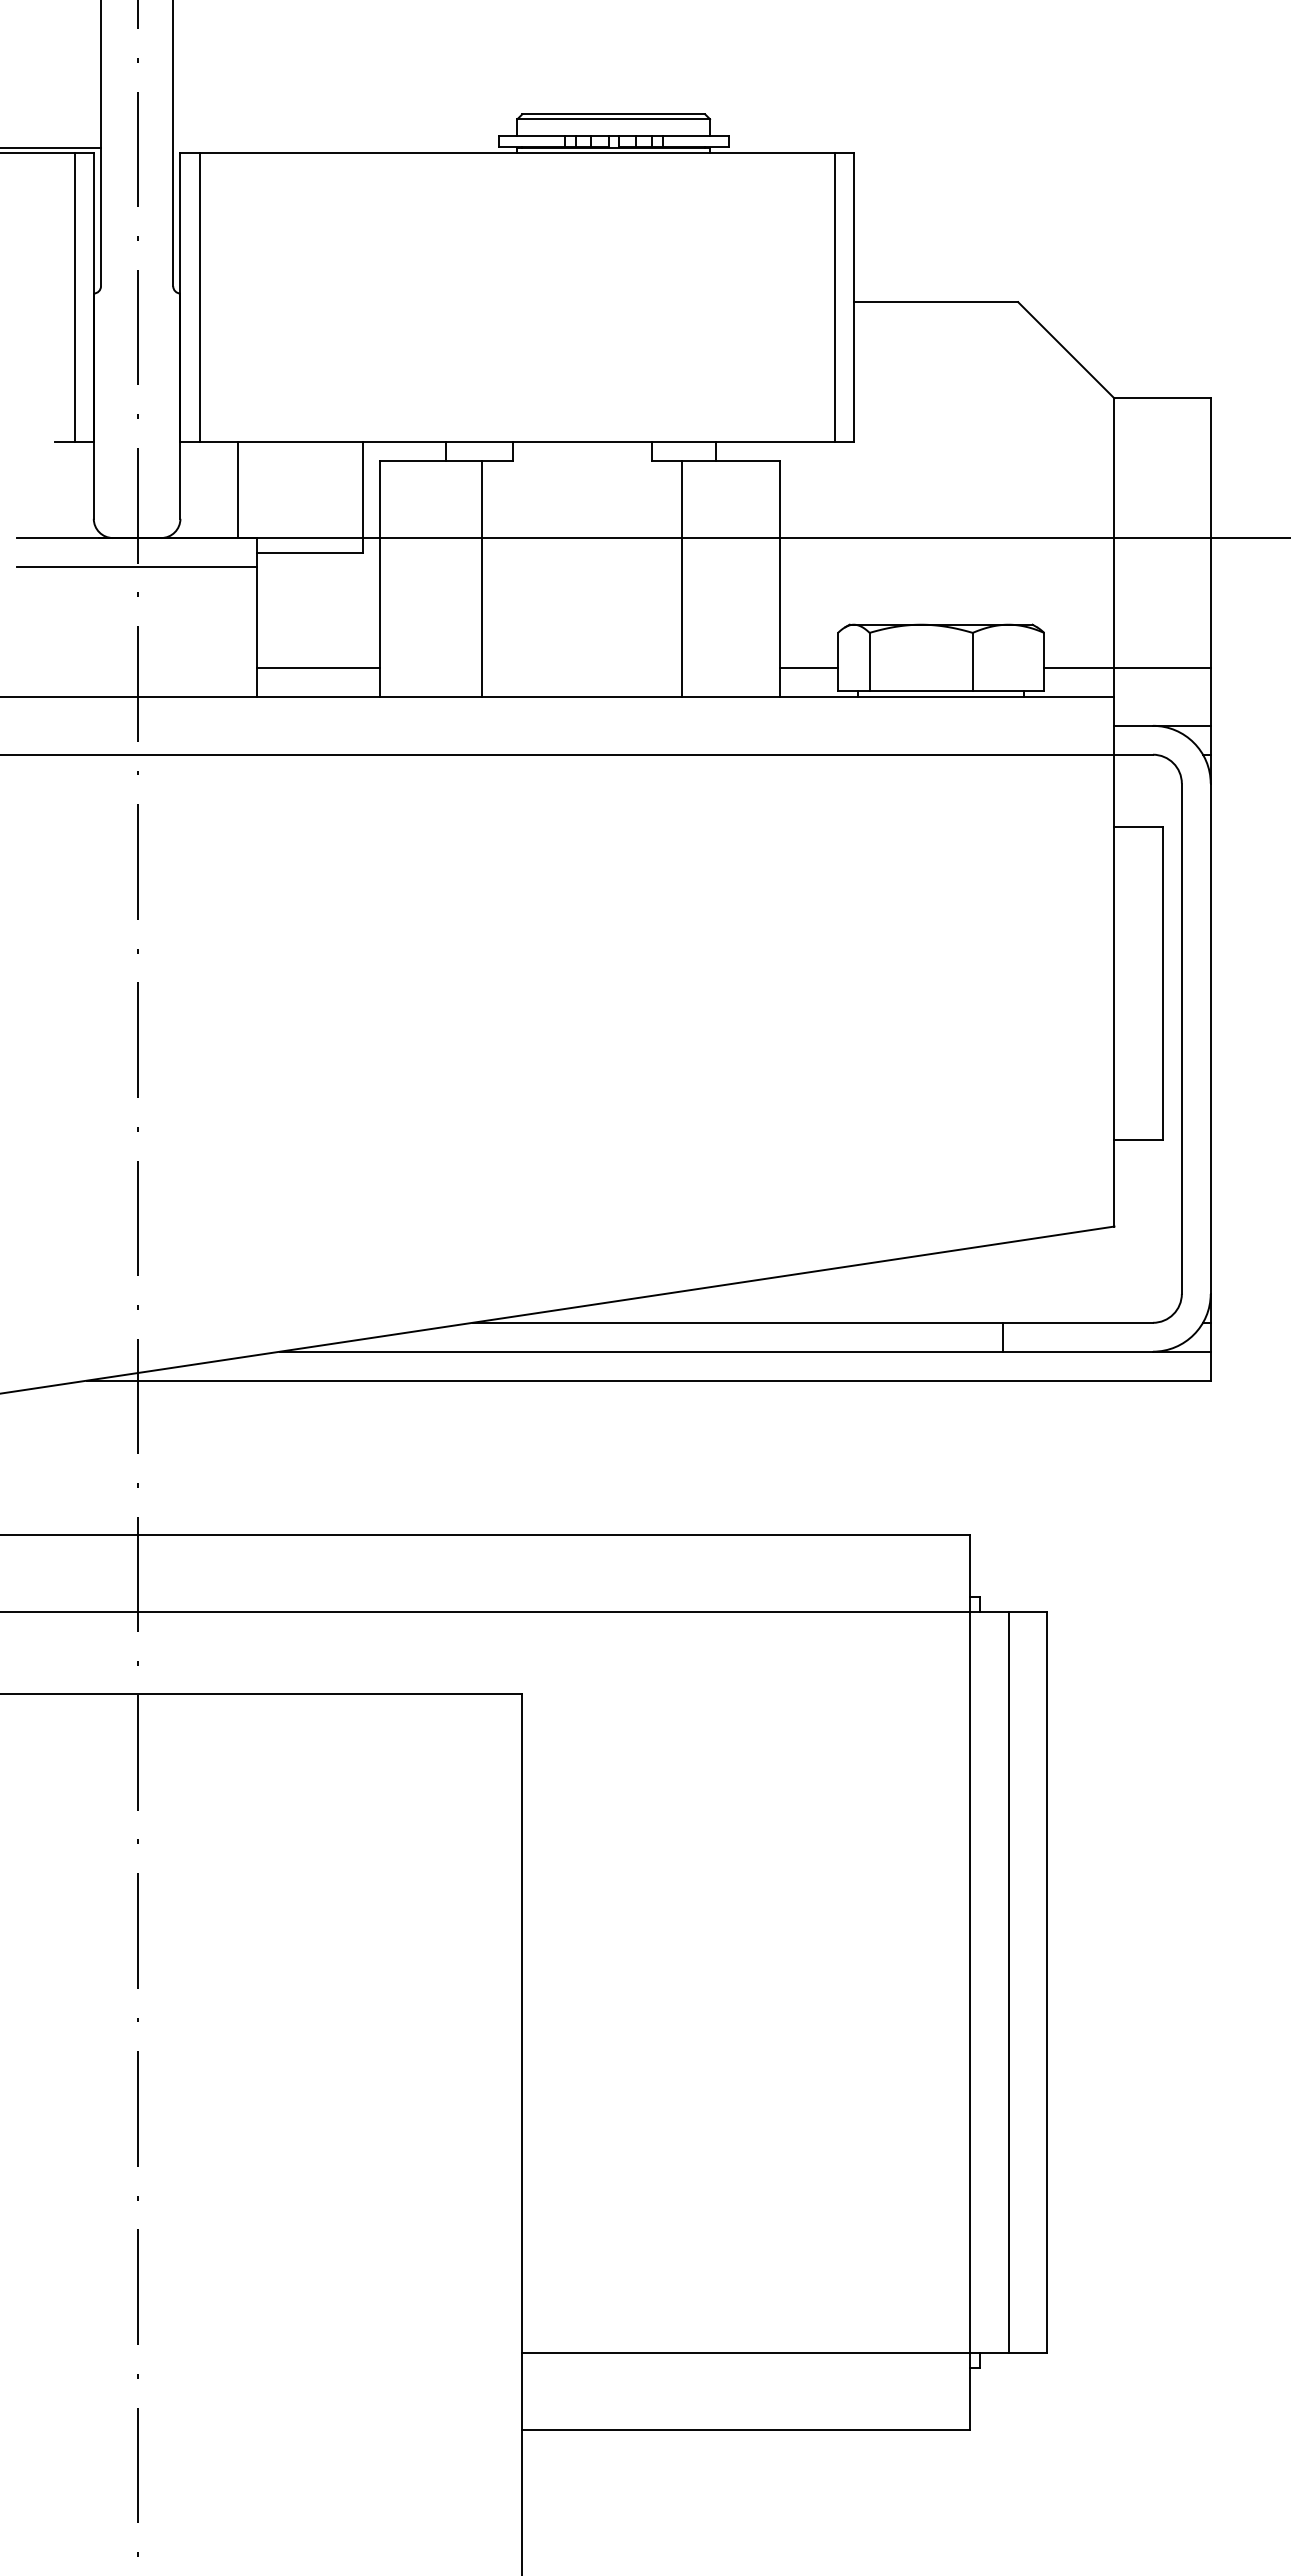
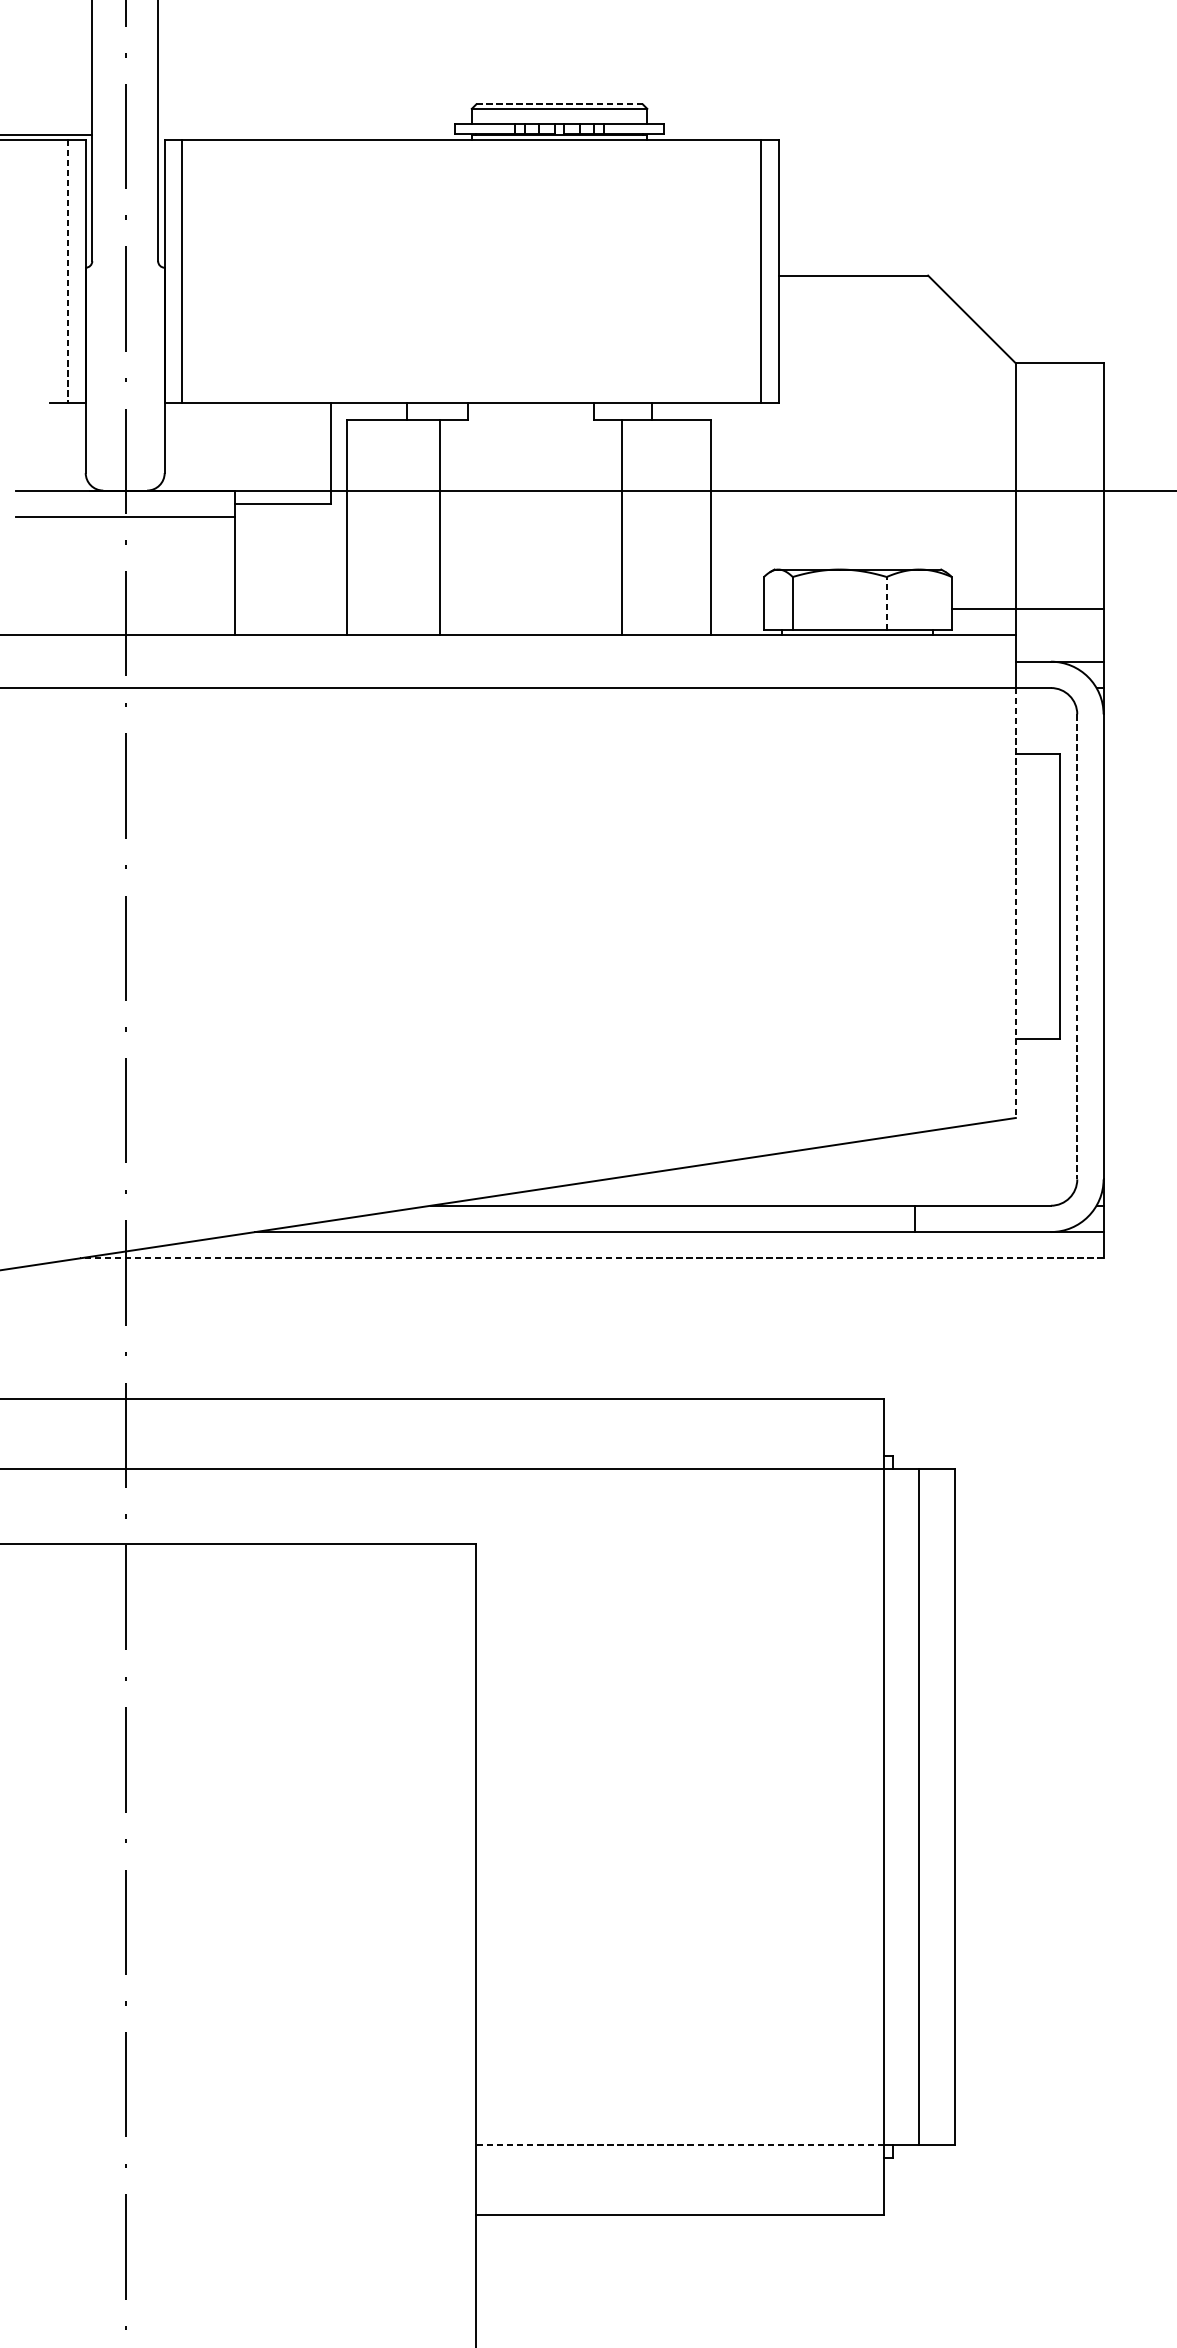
line: (614, 114) -> (560, 104), solid -> dashed
line: (74, 297) -> (68, 271), solid -> dashed
line: (238, 489) -> (217, 446), removed
line: (972, 661) -> (886, 603), solid -> dashed
line: (318, 668) -> (290, 609), removed
line: (809, 668) -> (737, 609), removed
line: (1114, 990) -> (1015, 902), solid -> dashed
line: (1181, 1039) -> (1076, 947), solid -> dashed
line: (649, 1380) -> (592, 1258), solid -> dashed
line: (746, 2353) -> (680, 2144), solid -> dashed

